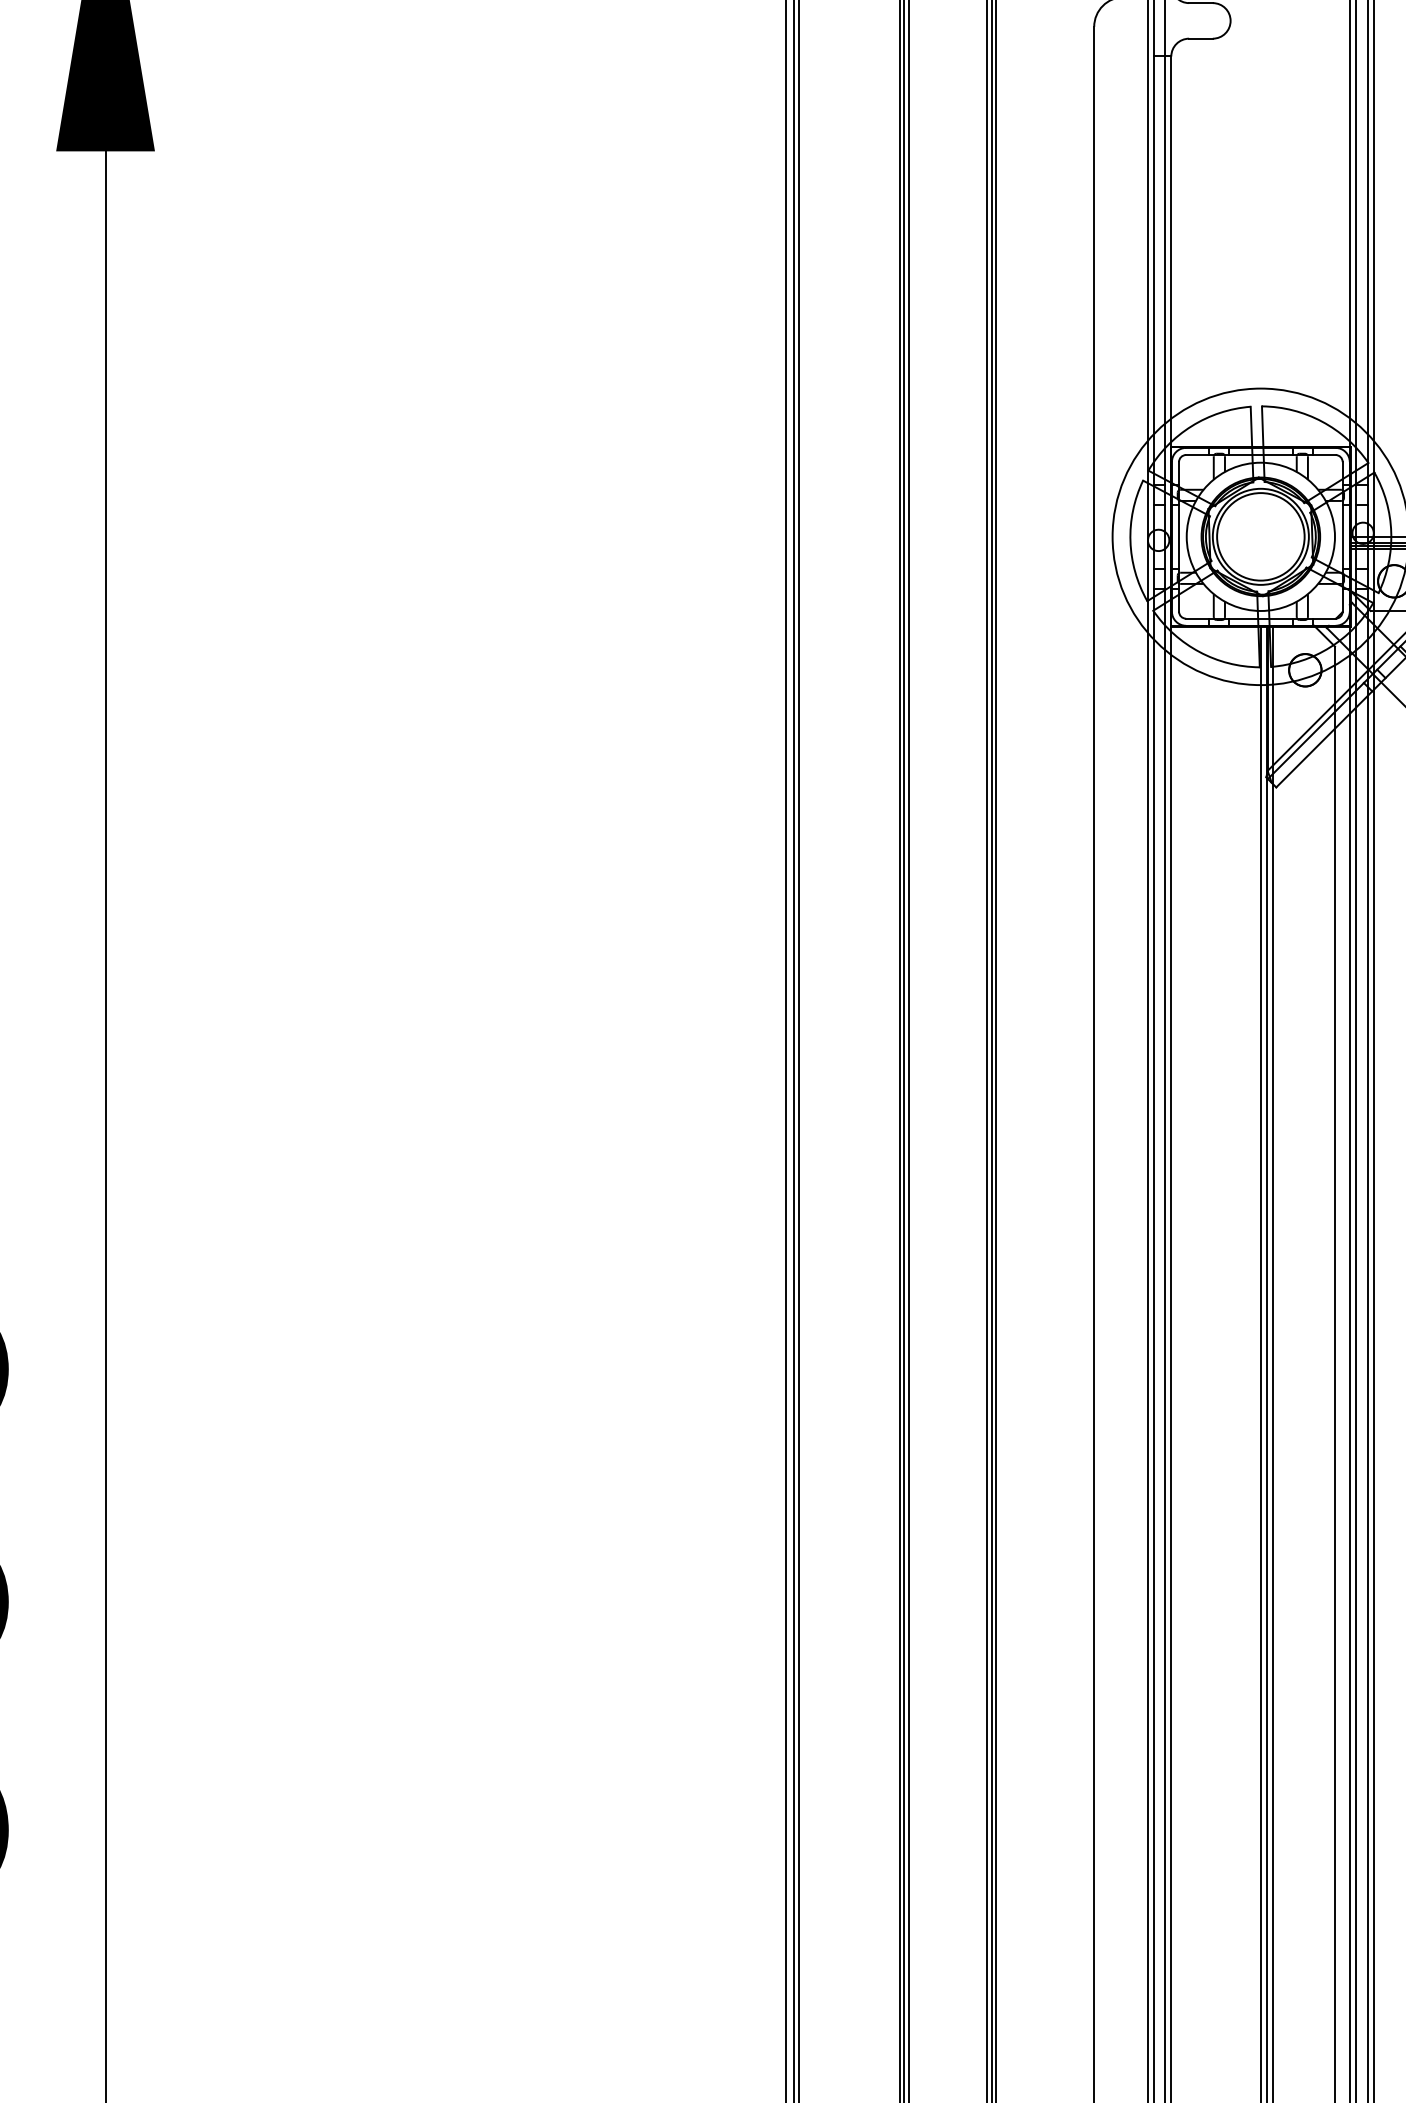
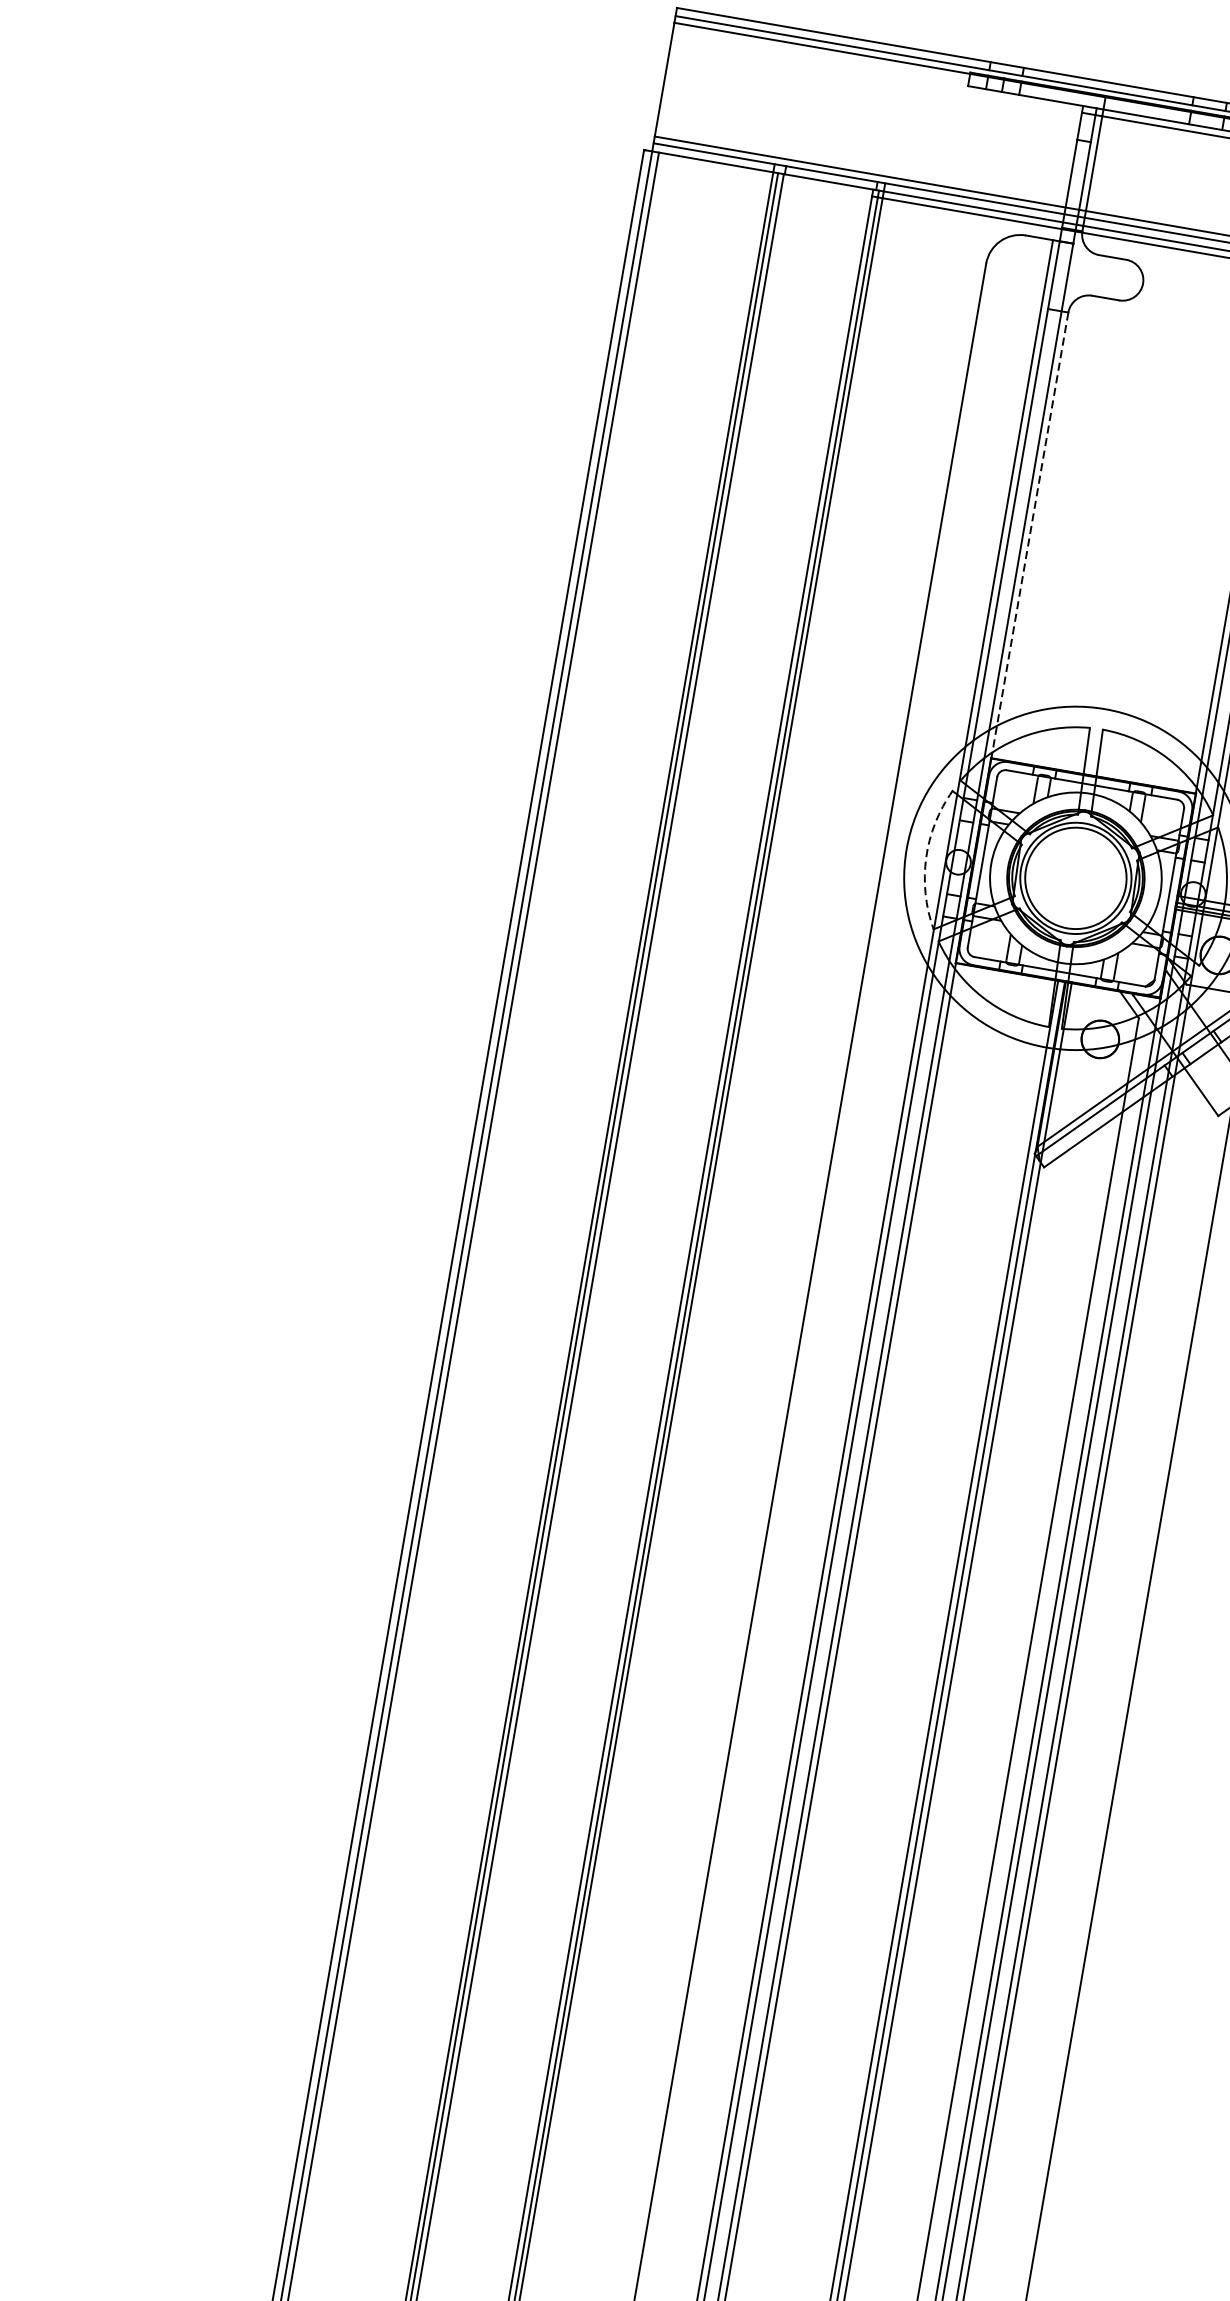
line: (1171, 252) -> (1029, 536), solid -> dashed
arc: (1130, 541) -> (926, 857), solid -> dashed

